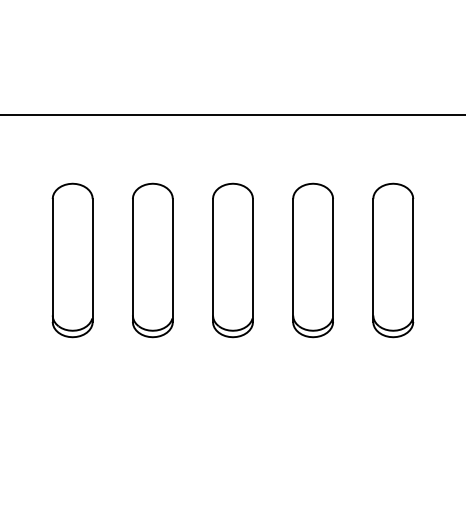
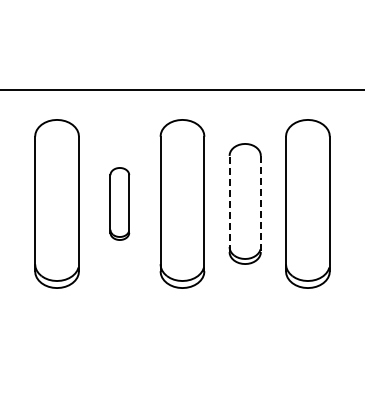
part: (72, 259) -> (56, 203), size x1.4
part: (152, 259) -> (119, 203), size x0.6
part: (233, 259) -> (182, 203), size x1.4
line: (293, 259) -> (229, 203), solid -> dashed
part: (392, 259) -> (307, 203), size x1.4
line: (332, 261) -> (260, 204), solid -> dashed

